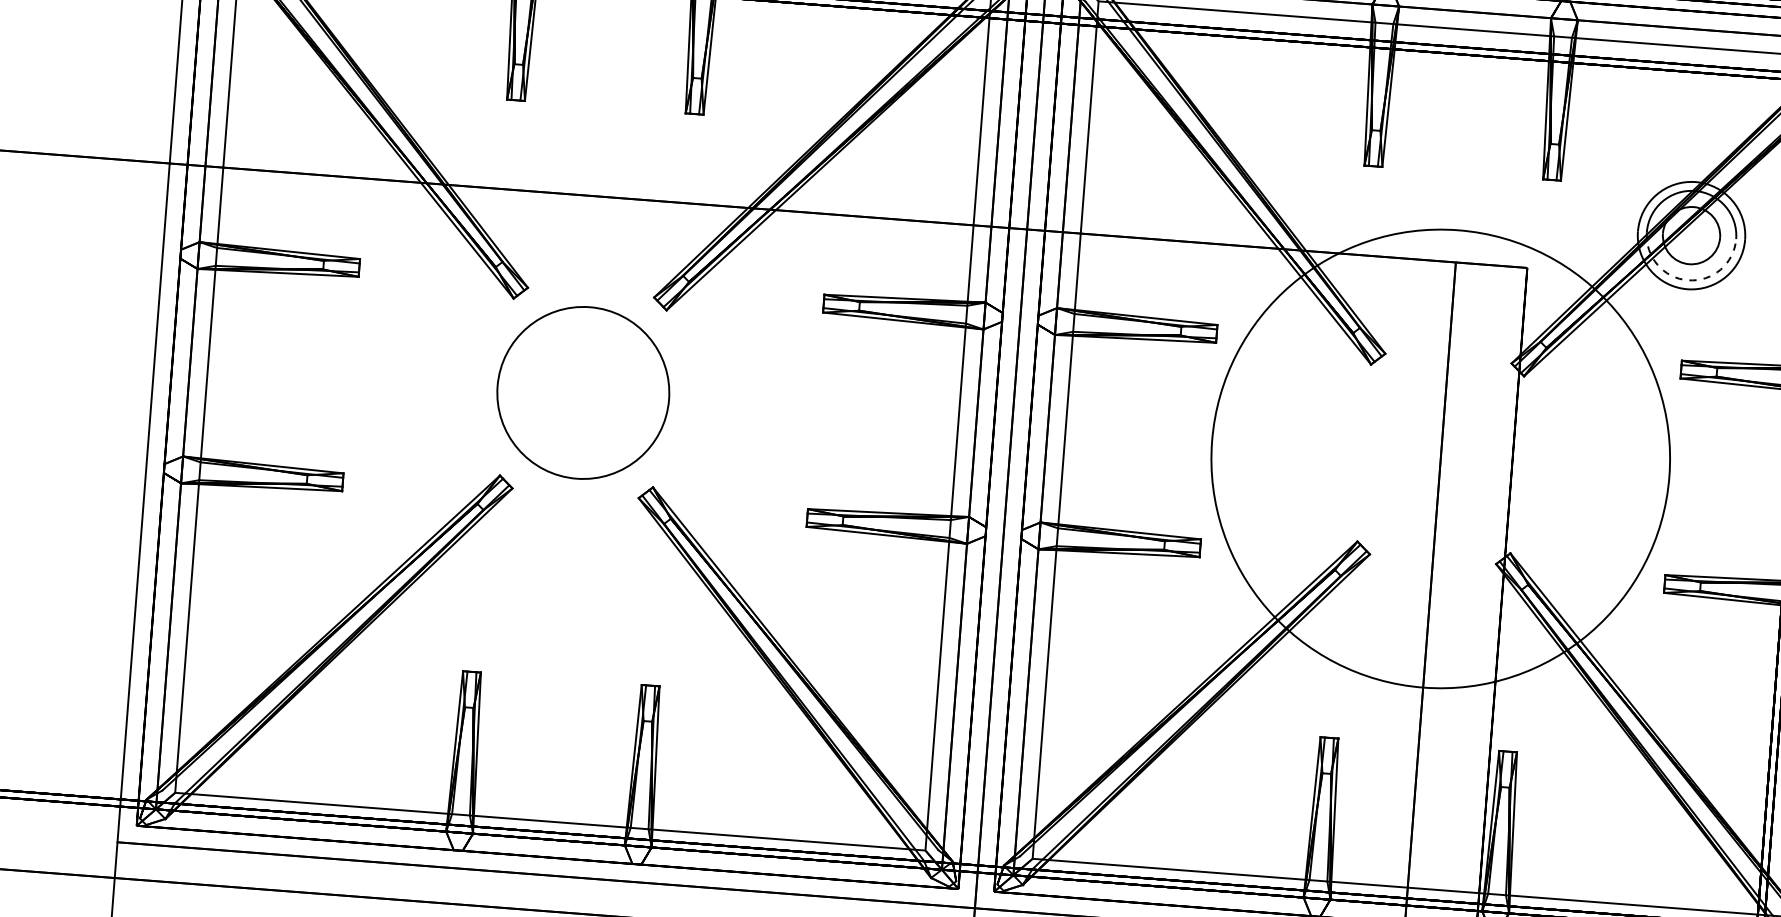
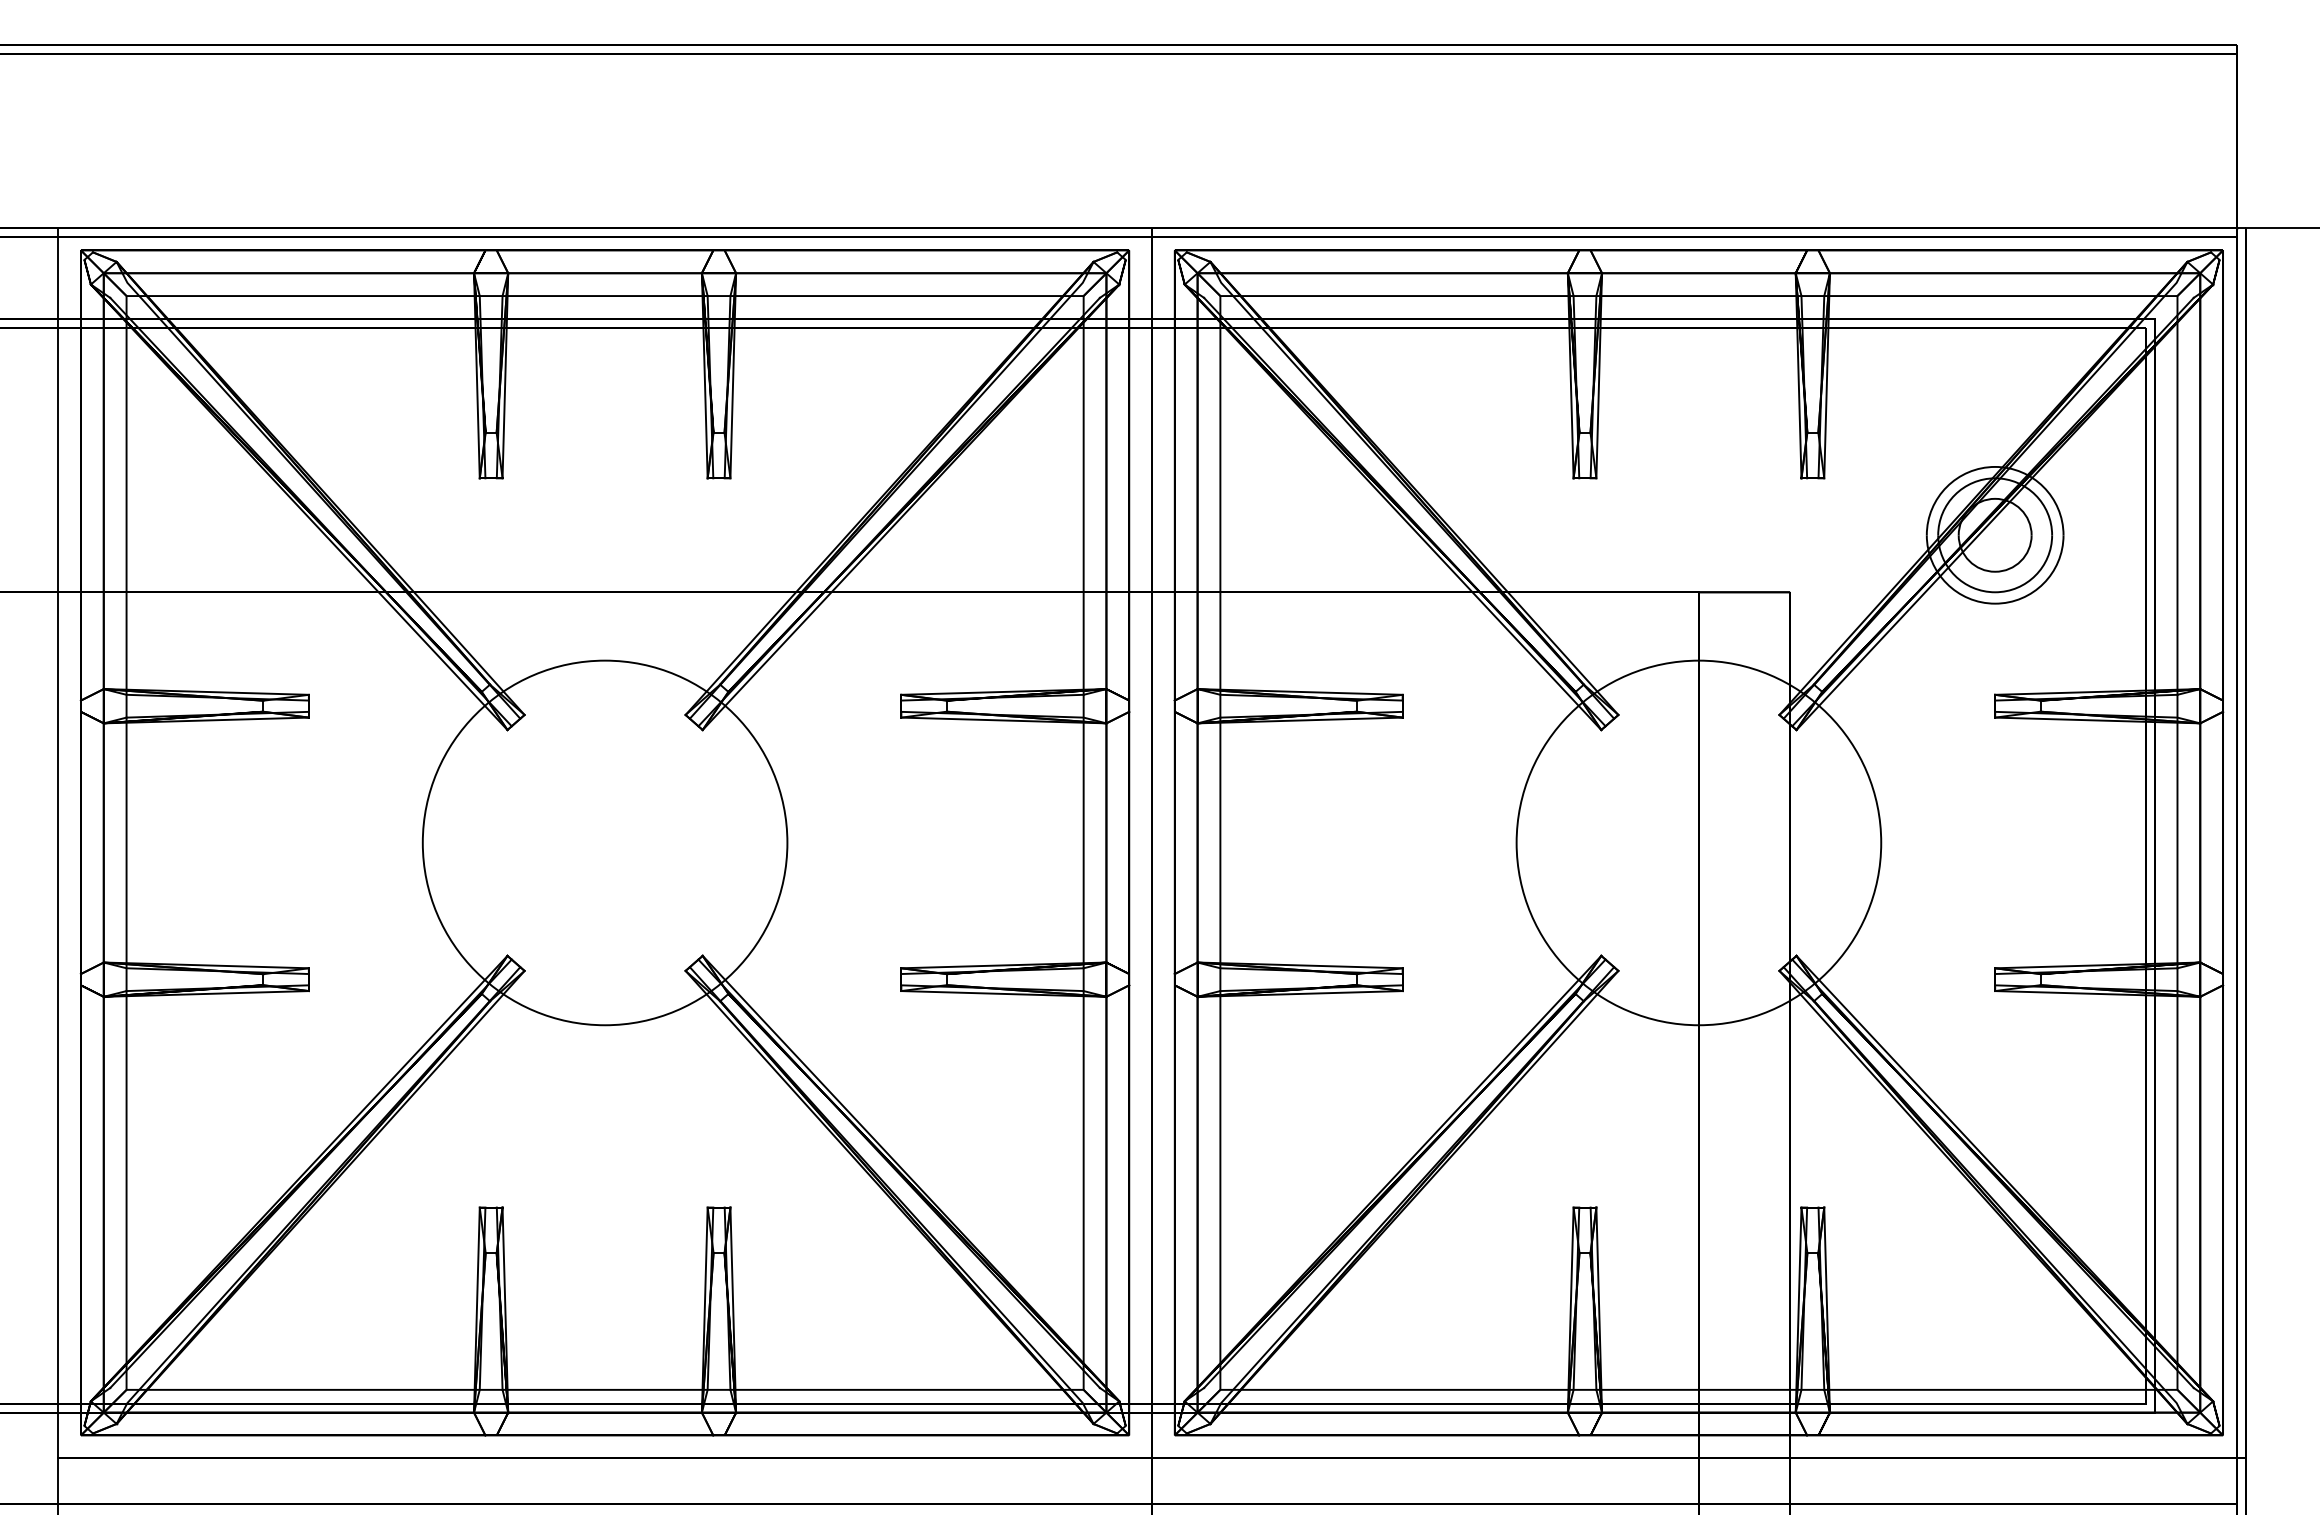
arc: (1688, 280) -> (1995, 592), dashed -> solid
circle: (582, 392) -> (604, 842), size x1.67
circle: (1440, 458) -> (1698, 842), size x0.62

